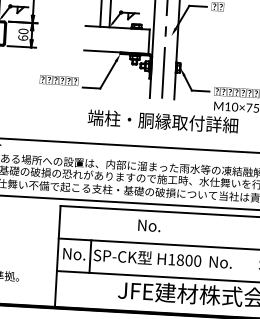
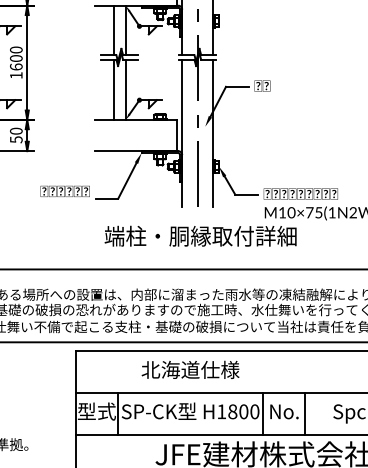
text: (23, 37) -> (16, 139), 60 -> 50
text: (149, 225) -> (190, 369), No. -> 北海道仕様
text: (73, 253) -> (96, 411), No. -> 型式
line: (204, 262) -> (263, 413), added
line: (237, 264) -> (305, 413), added

